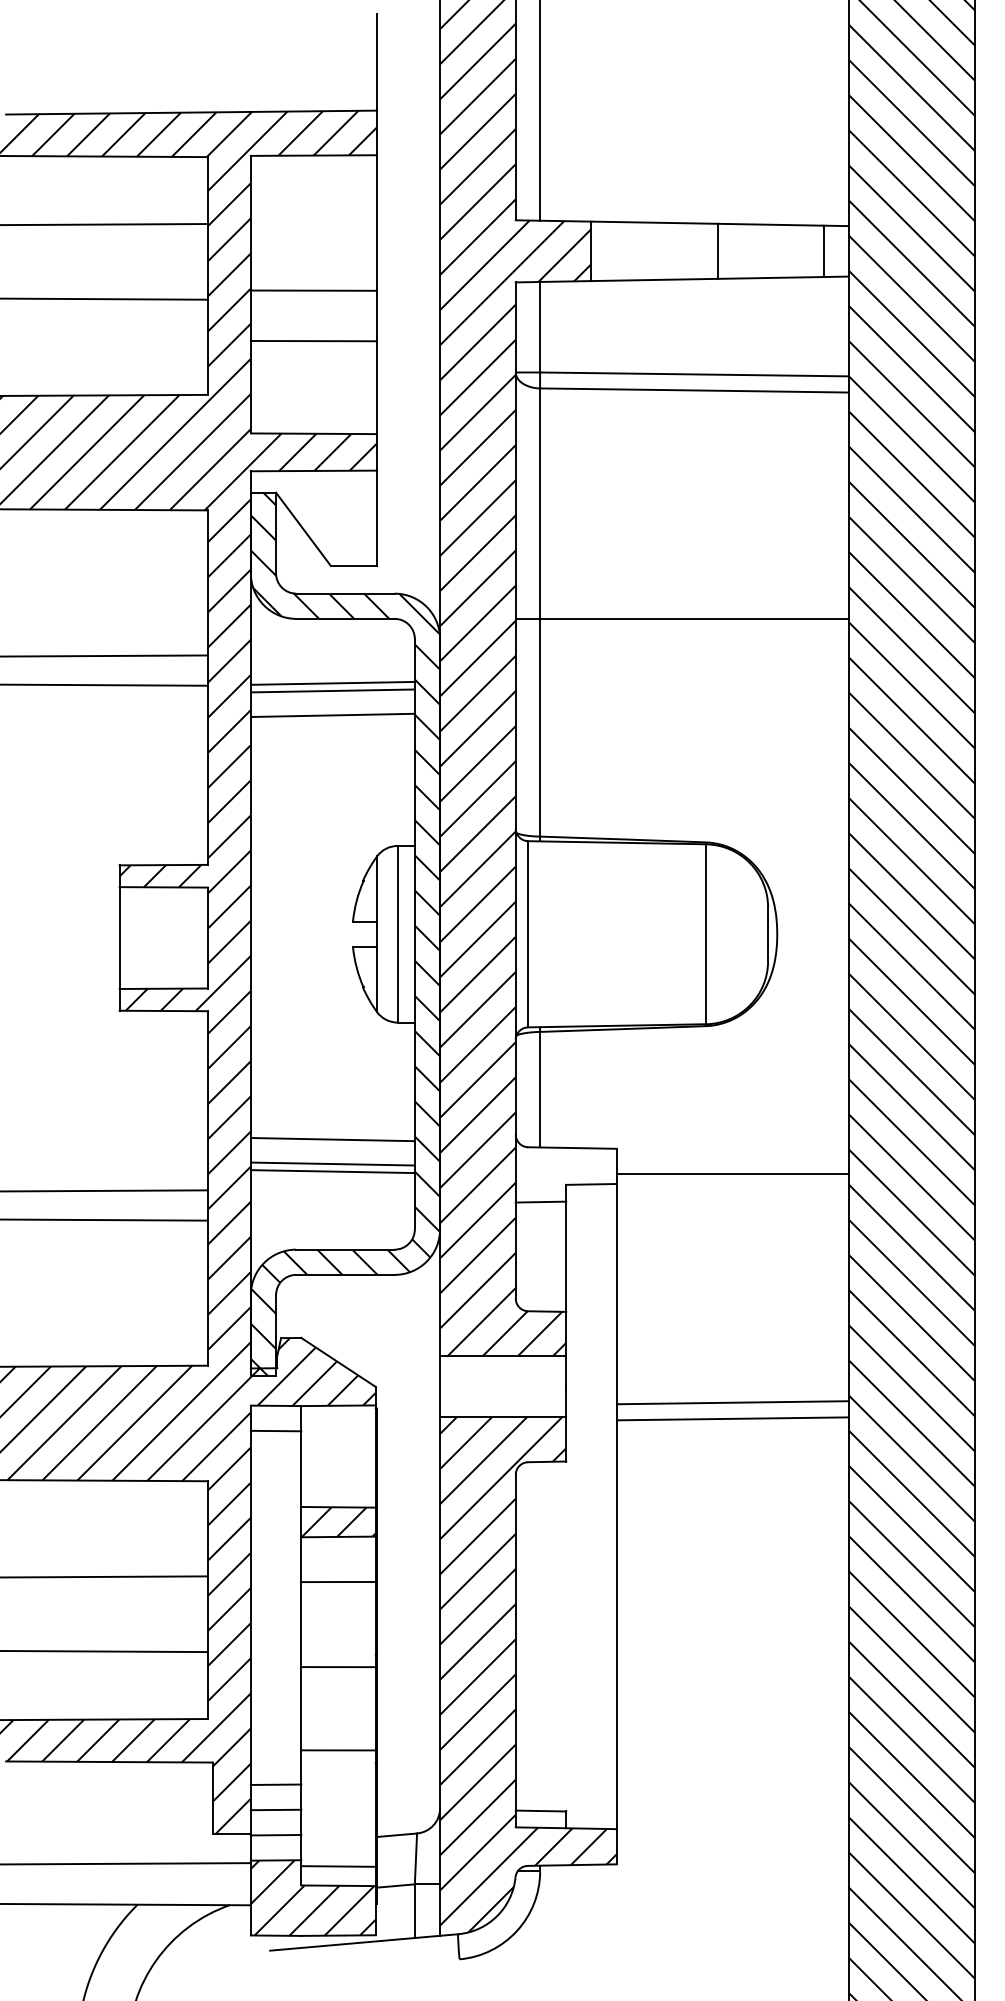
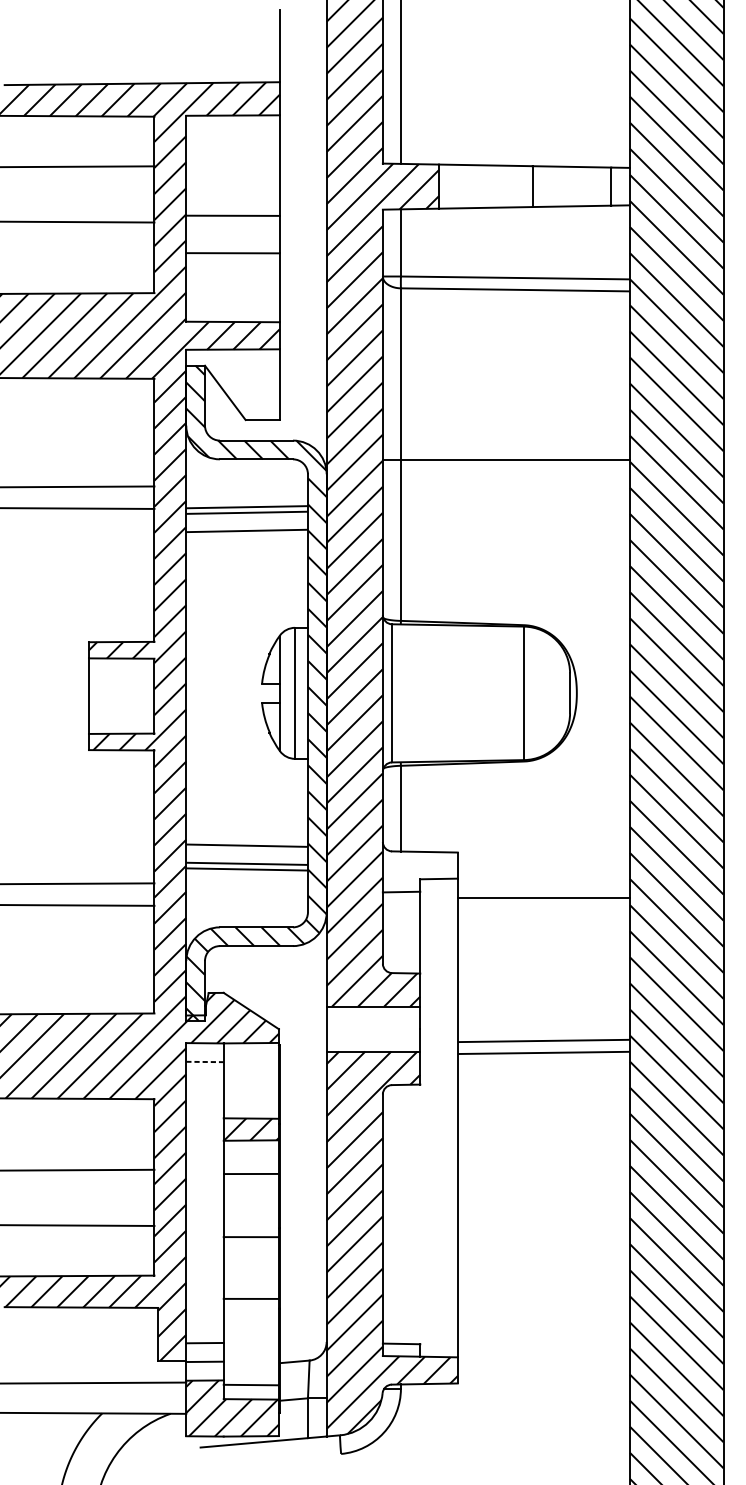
line: (732, 1174) -> (543, 897), moved
line: (276, 1431) -> (205, 1062), solid -> dashed
line: (275, 1784) -> (204, 1324), removed

